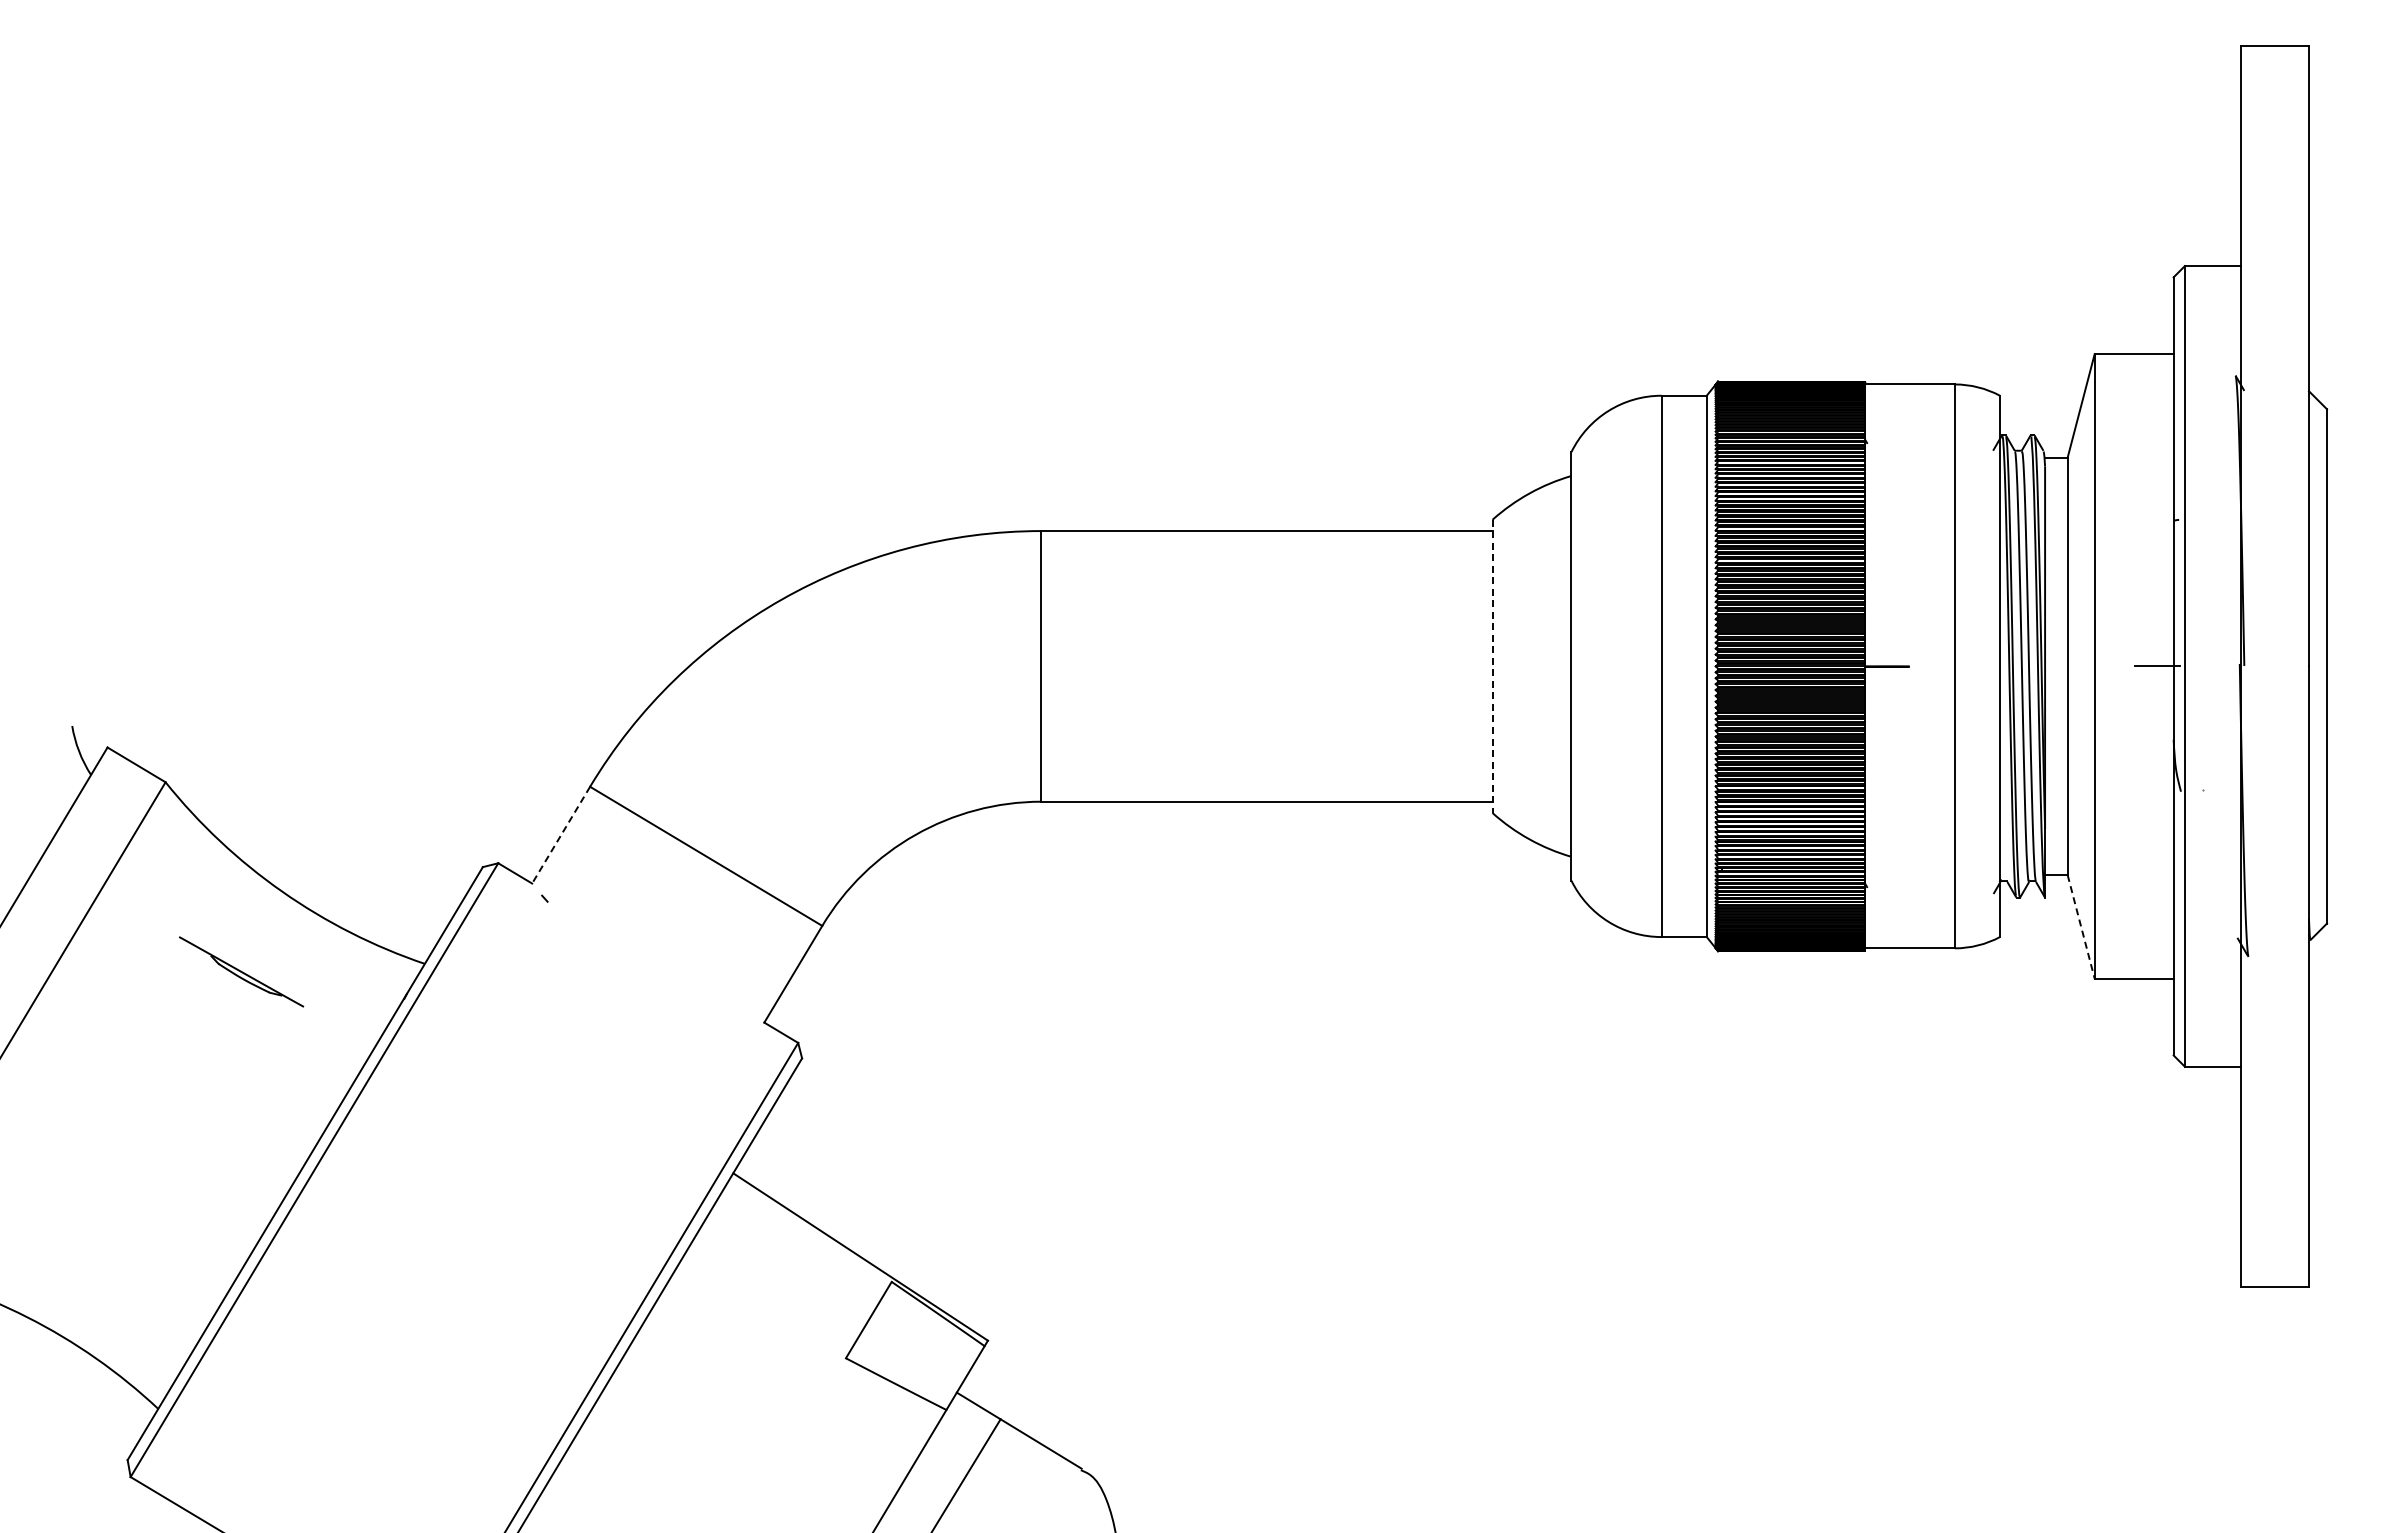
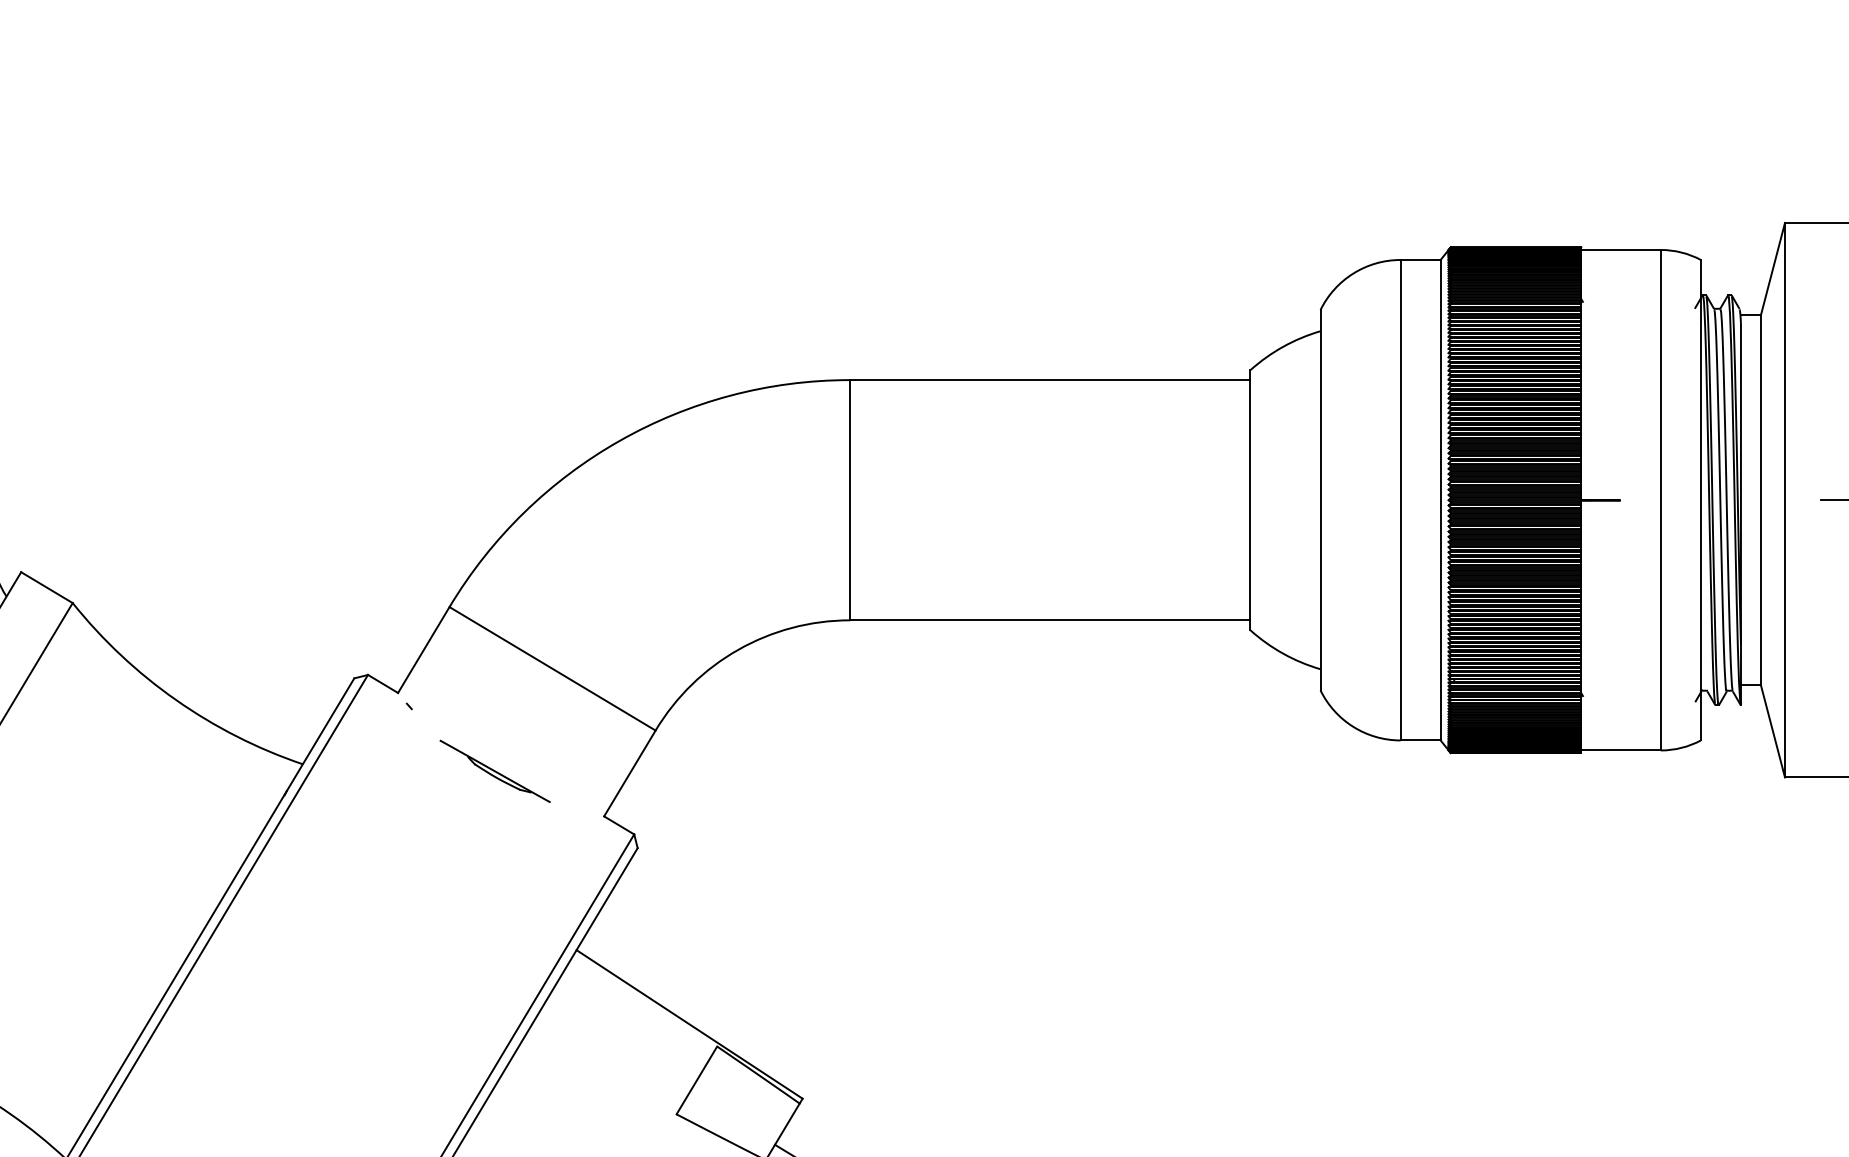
line: (1492, 666) -> (1250, 500), dashed -> solid
line: (560, 835) -> (423, 650), dashed -> solid
line: (2081, 926) -> (1773, 731), dashed -> solid
part: (241, 971) -> (495, 771), moved

